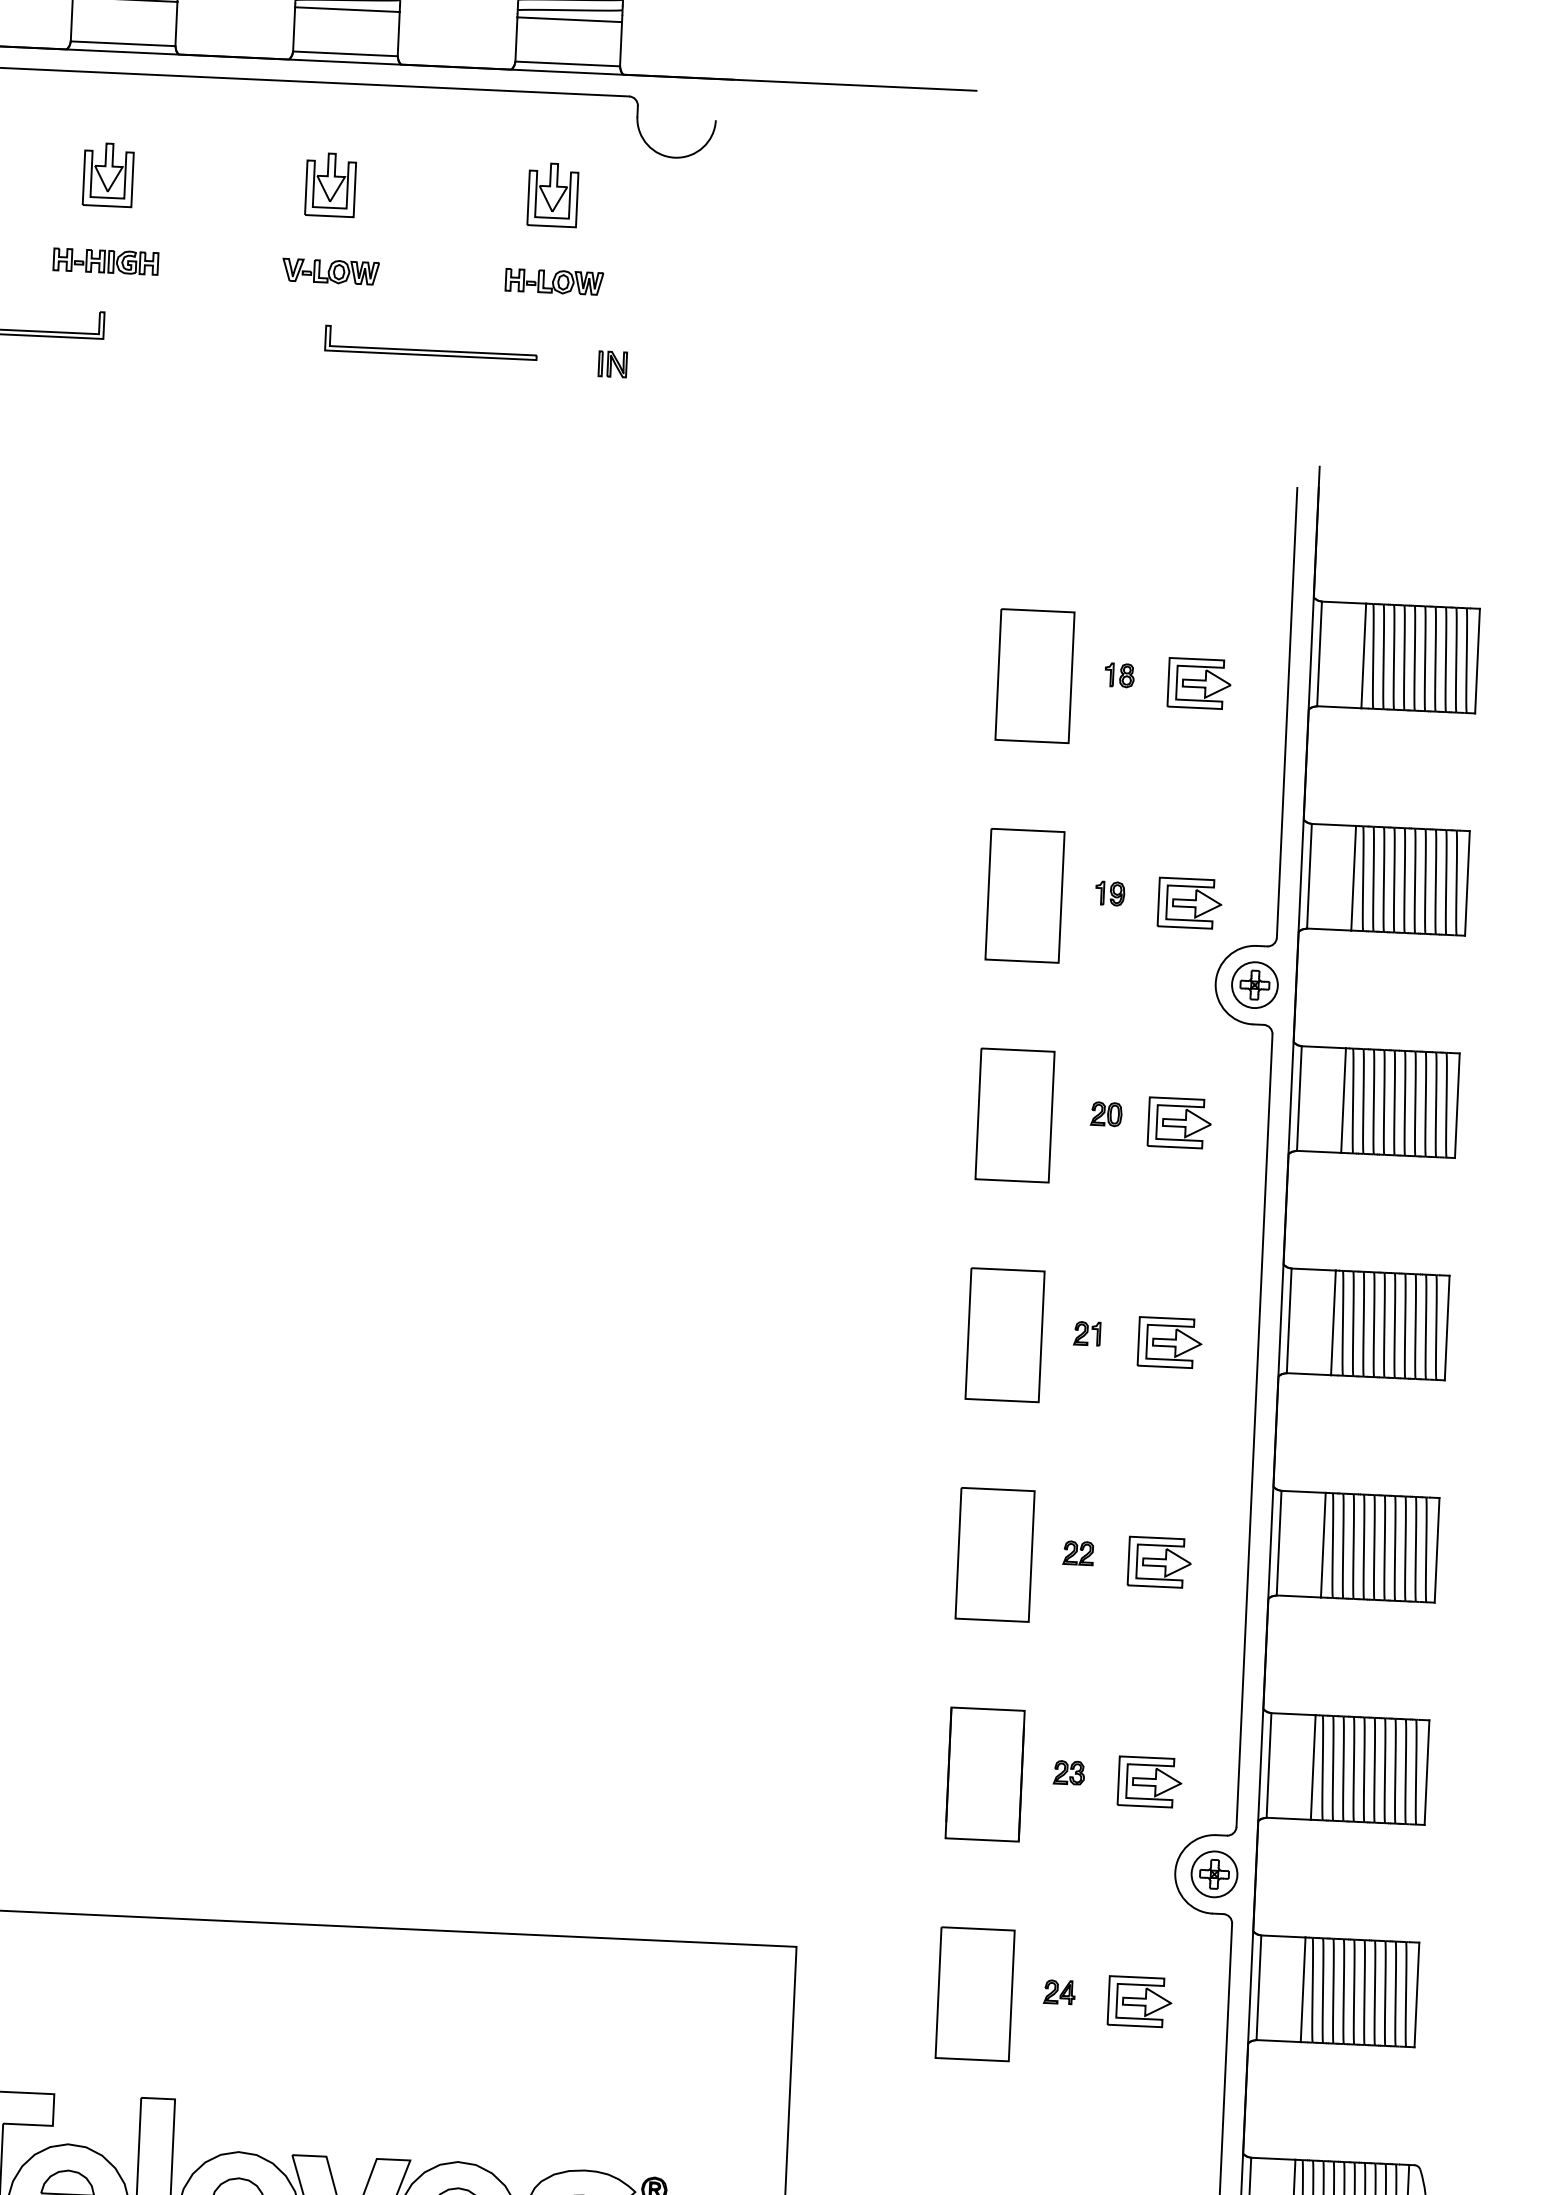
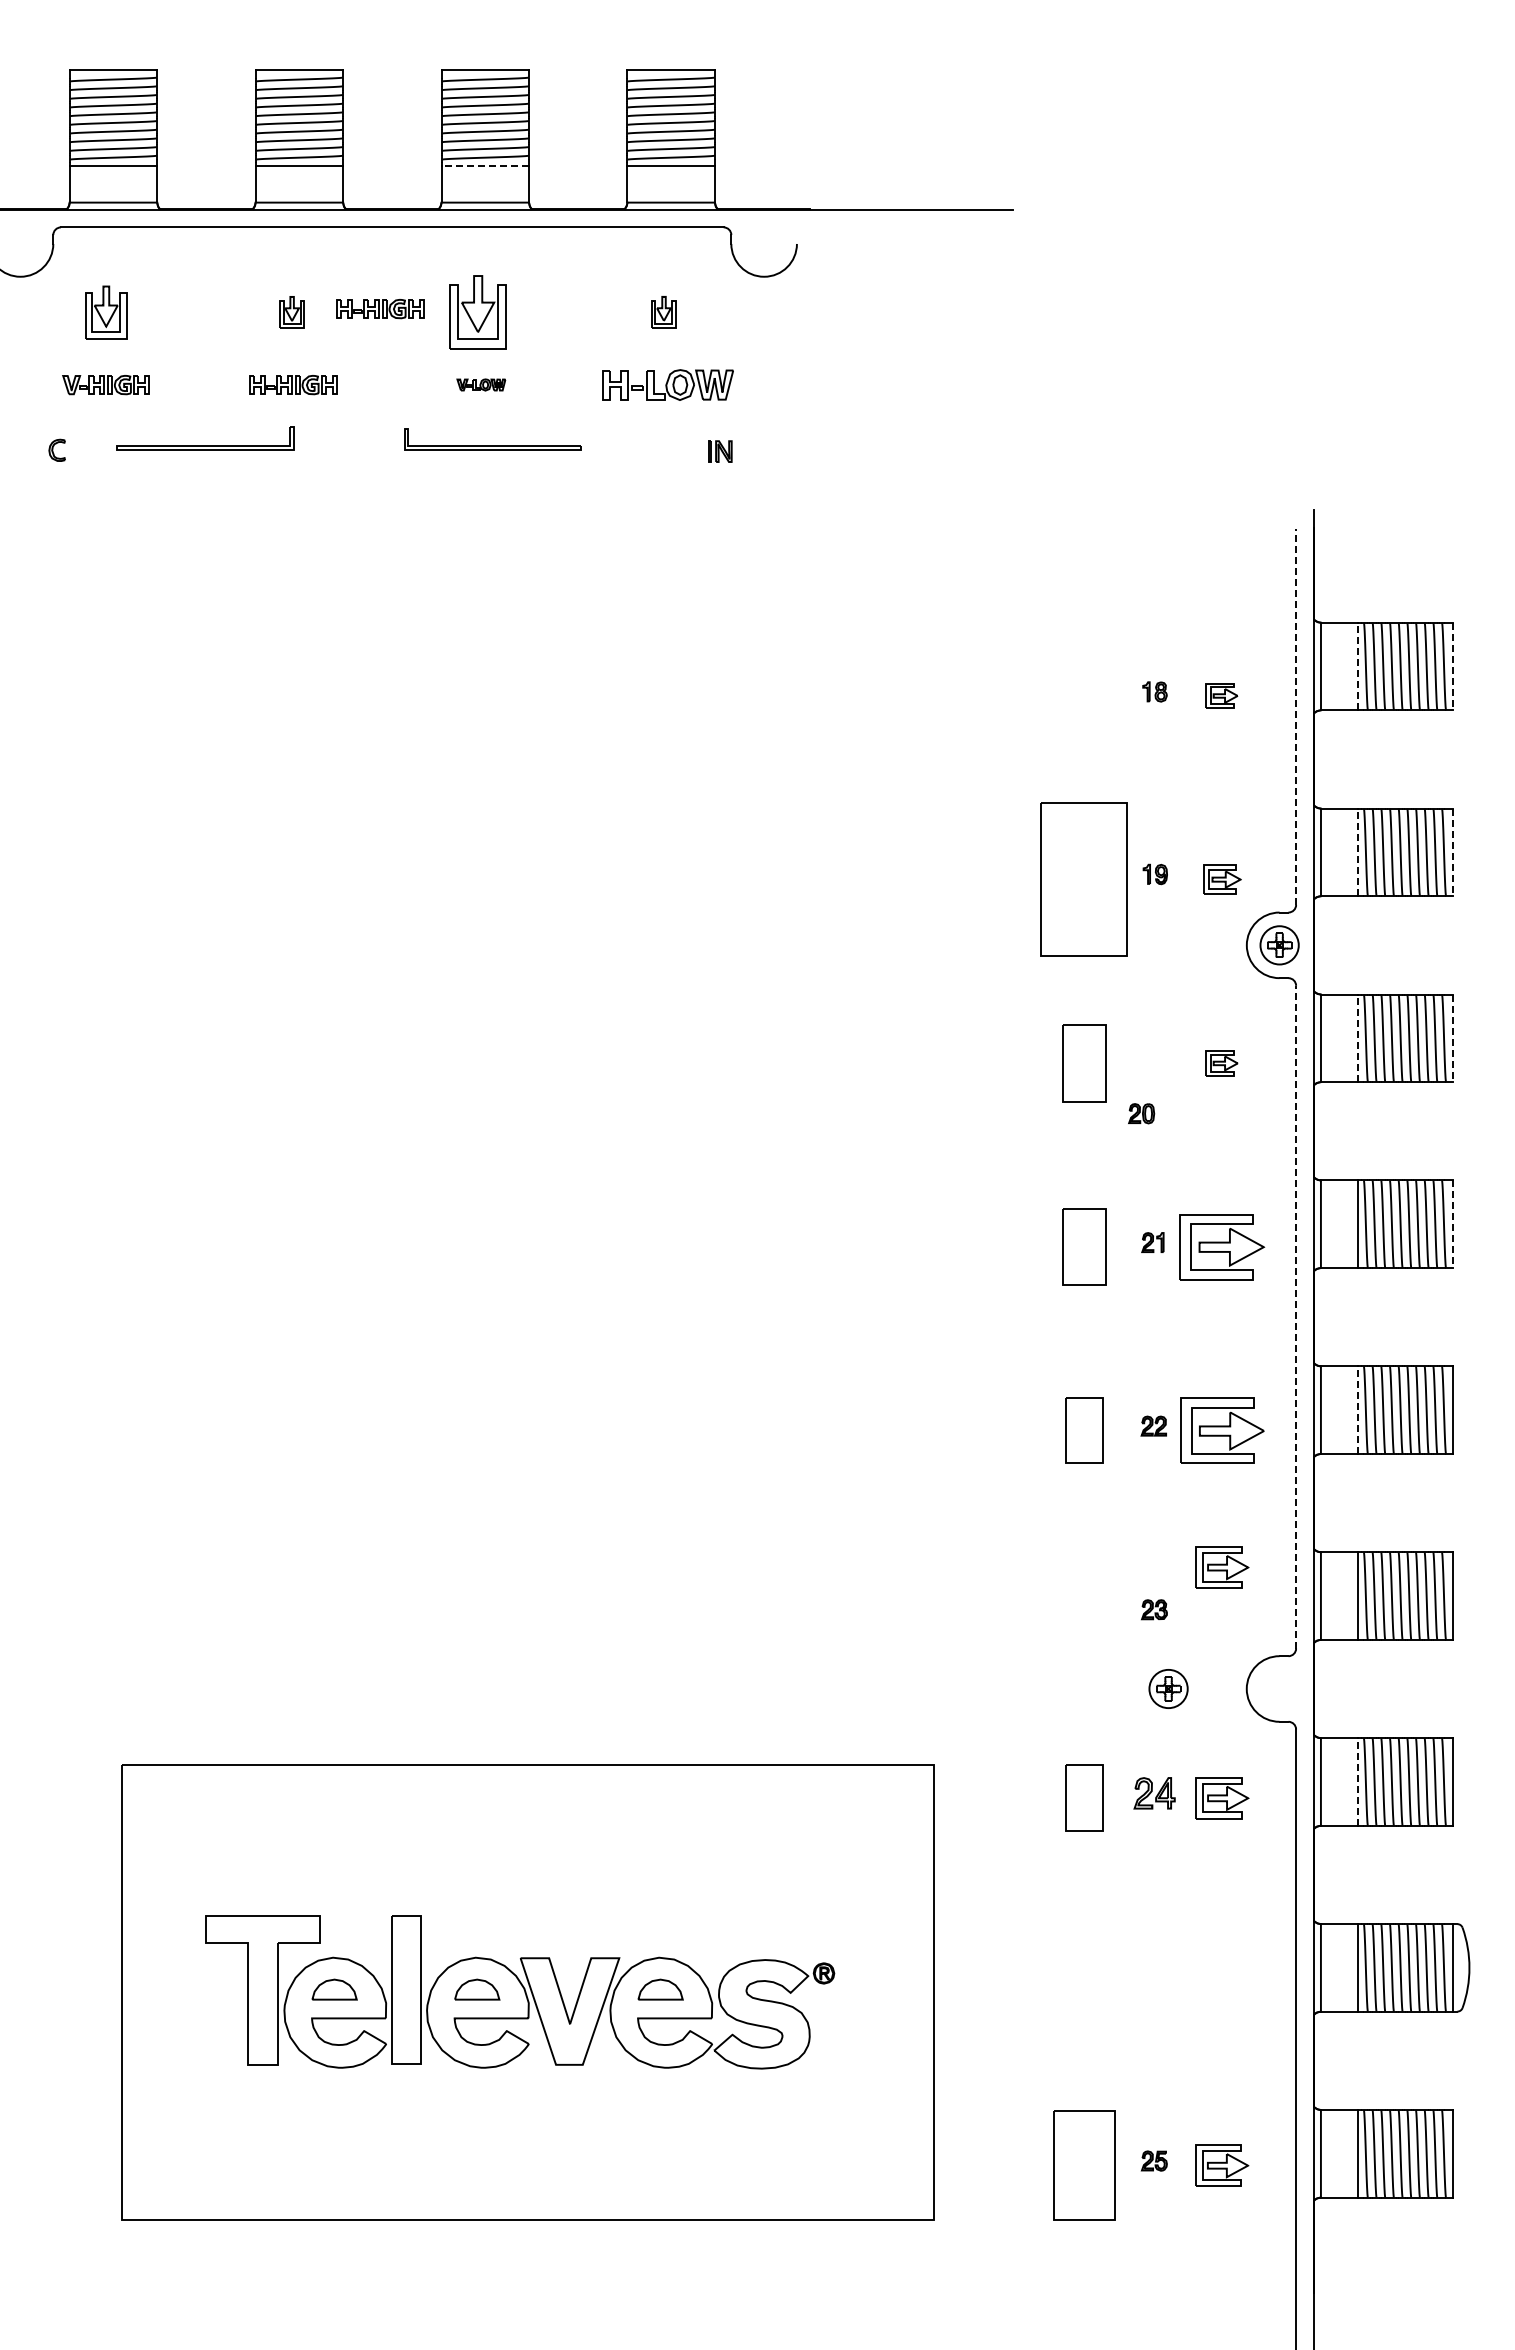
line: (347, 9) -> (485, 165), solid -> dashed
part: (107, 174) -> (291, 312), size x0.6
part: (214, 175) -> (380, 309), added
part: (330, 184) -> (477, 312), size x1.4
part: (552, 194) -> (663, 312), size x0.6
part: (331, 271) -> (481, 384), size x0.6
part: (554, 281) -> (668, 384), size x1.6
part: (430, 342) -> (492, 439), moved
line: (1363, 655) -> (1357, 666), solid -> dashed
line: (1478, 661) -> (1453, 666), solid -> dashed
part: (1035, 675) -> (1084, 695), removed
part: (1199, 683) -> (1221, 695), size x0.6
line: (1287, 712) -> (1296, 716), solid -> dashed
line: (1353, 878) -> (1357, 852), solid -> dashed
line: (1467, 883) -> (1453, 852), solid -> dashed
part: (1025, 895) -> (1084, 879), size x1.4
part: (1190, 903) -> (1222, 879), size x0.7
line: (1343, 1100) -> (1357, 1038), solid -> dashed
line: (1457, 1105) -> (1453, 1038), solid -> dashed
part: (1106, 1113) -> (1141, 1113), moved
part: (1015, 1115) -> (1084, 1063), size x0.7
part: (1179, 1123) -> (1221, 1063), size x0.6
line: (1447, 1328) -> (1453, 1224), solid -> dashed
part: (1005, 1334) -> (1084, 1246), size x0.7
part: (1170, 1342) -> (1222, 1246), size x1.6
line: (1254, 1429) -> (1296, 1316), solid -> dashed
line: (1322, 1545) -> (1357, 1410), solid -> dashed
part: (995, 1554) -> (1084, 1430), size x0.6
part: (1159, 1562) -> (1221, 1430), size x1.6
part: (985, 1774) -> (1084, 1614), removed
part: (1150, 1782) -> (1222, 1567), moved
part: (1214, 1873) -> (1168, 1688), moved
line: (1302, 1989) -> (1357, 1781), solid -> dashed
part: (1059, 1991) -> (1154, 1792), size x1.6
part: (975, 1993) -> (1084, 1797), size x0.6

